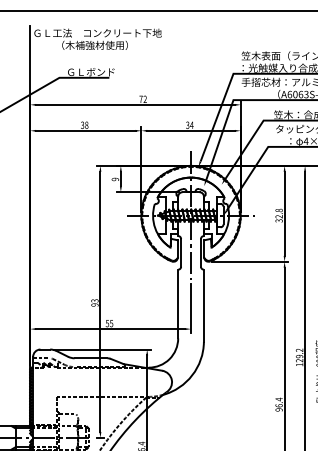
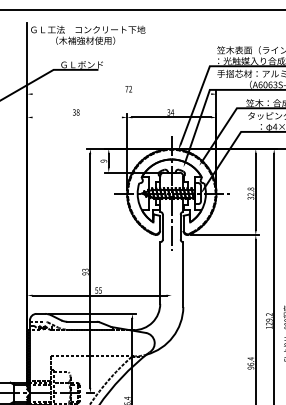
line: (135, 105) -> (121, 94), removed
line: (84, 130) -> (76, 117), removed
line: (190, 307) -> (171, 276), removed

